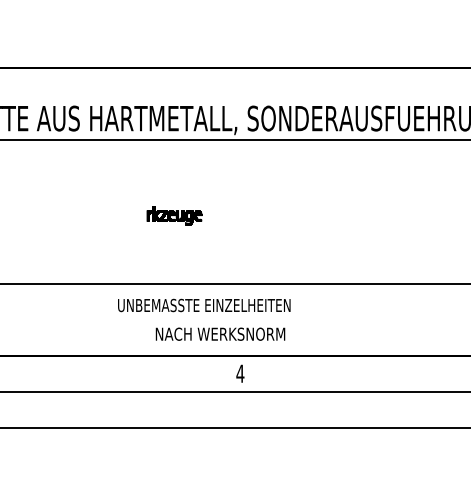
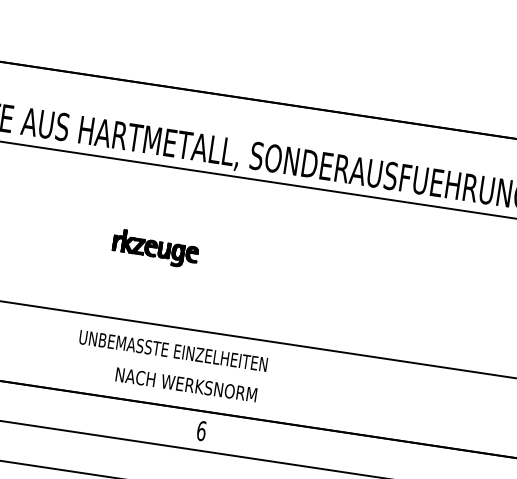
part: (174, 215) -> (155, 248), size x1.43
text: (240, 373) -> (201, 430), 4 -> 6

